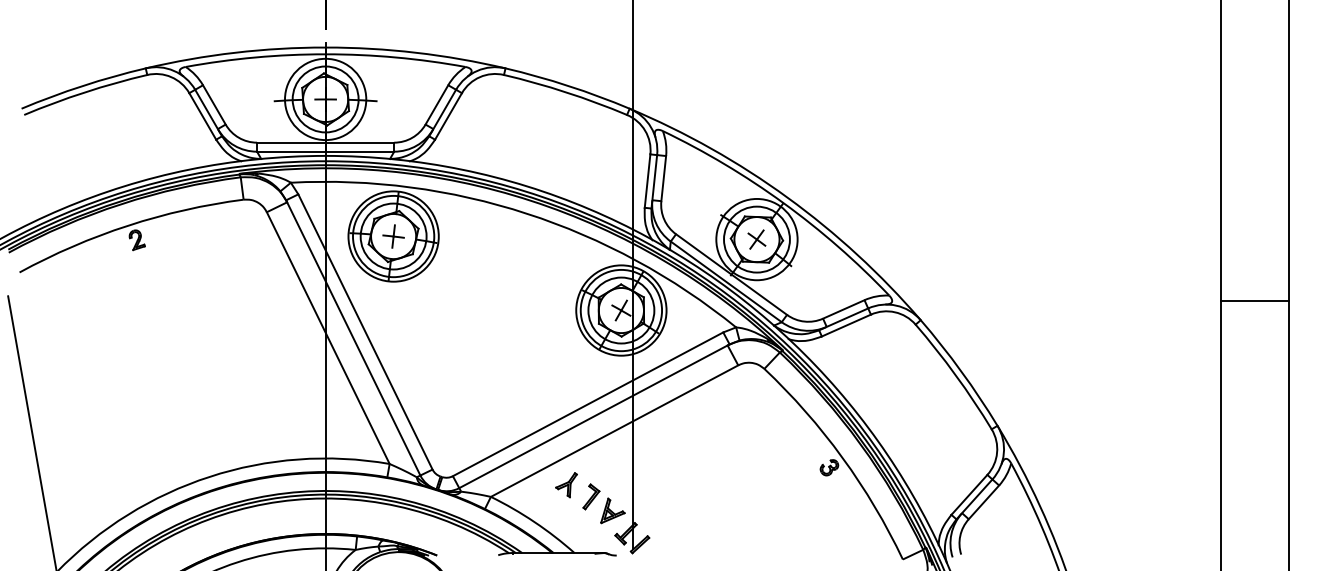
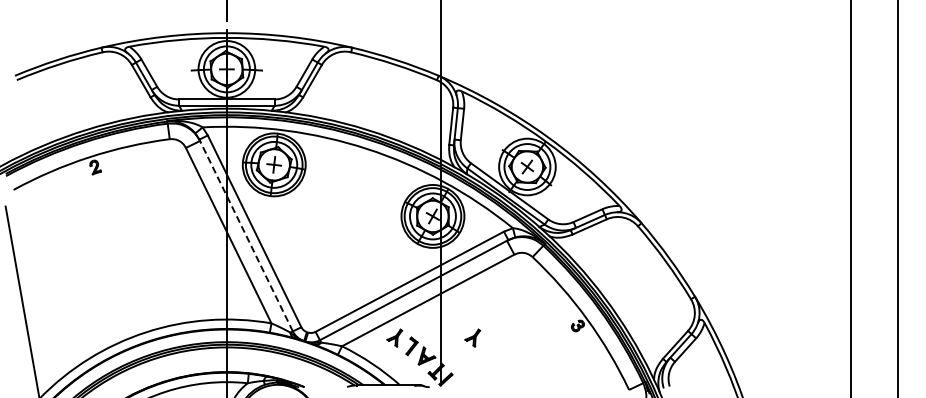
line: (1255, 300) -> (874, 209), removed
line: (353, 339) -> (246, 236), solid -> dashed
part: (678, 484) -> (472, 337), added

